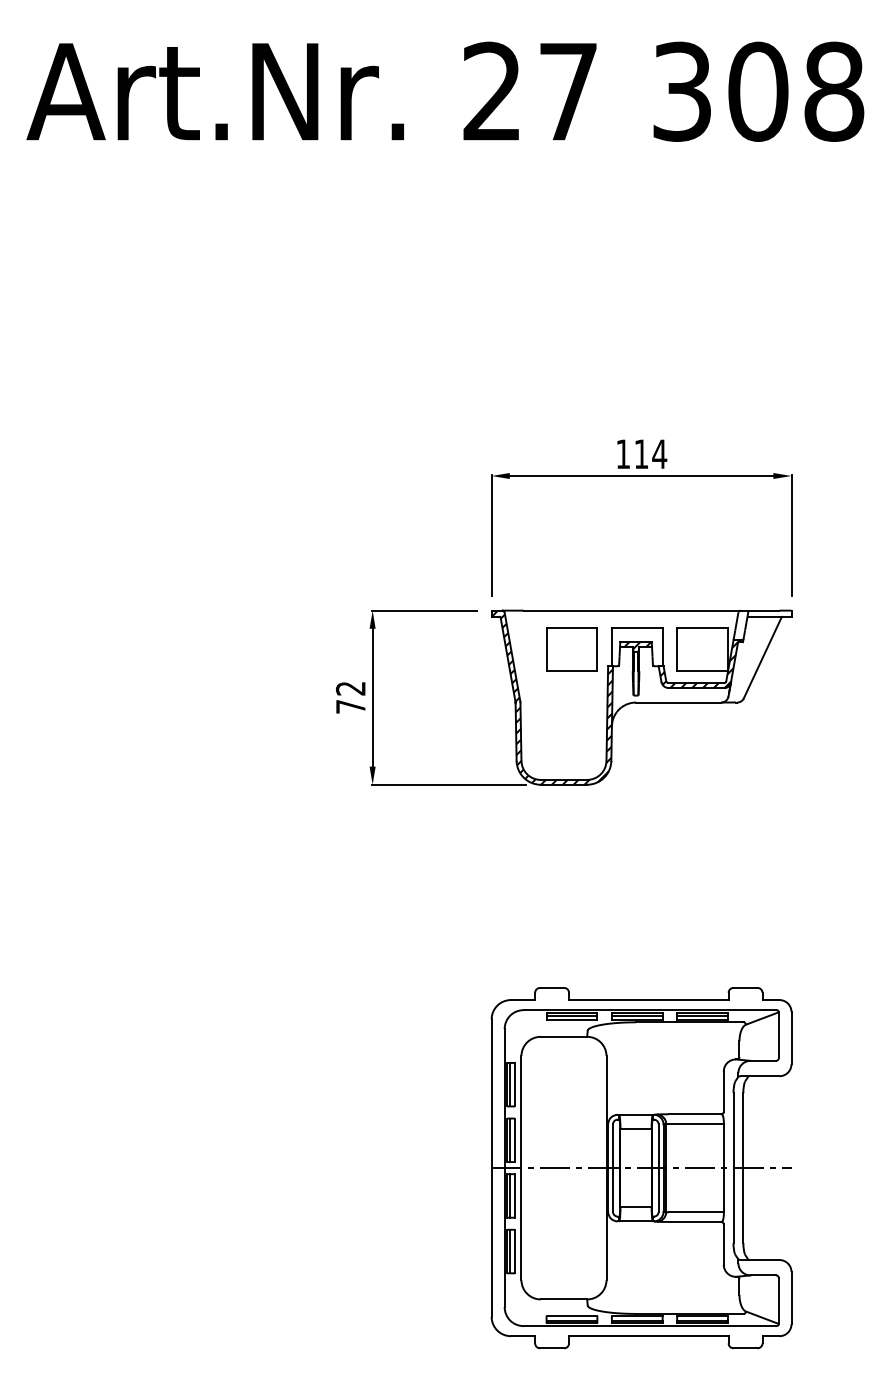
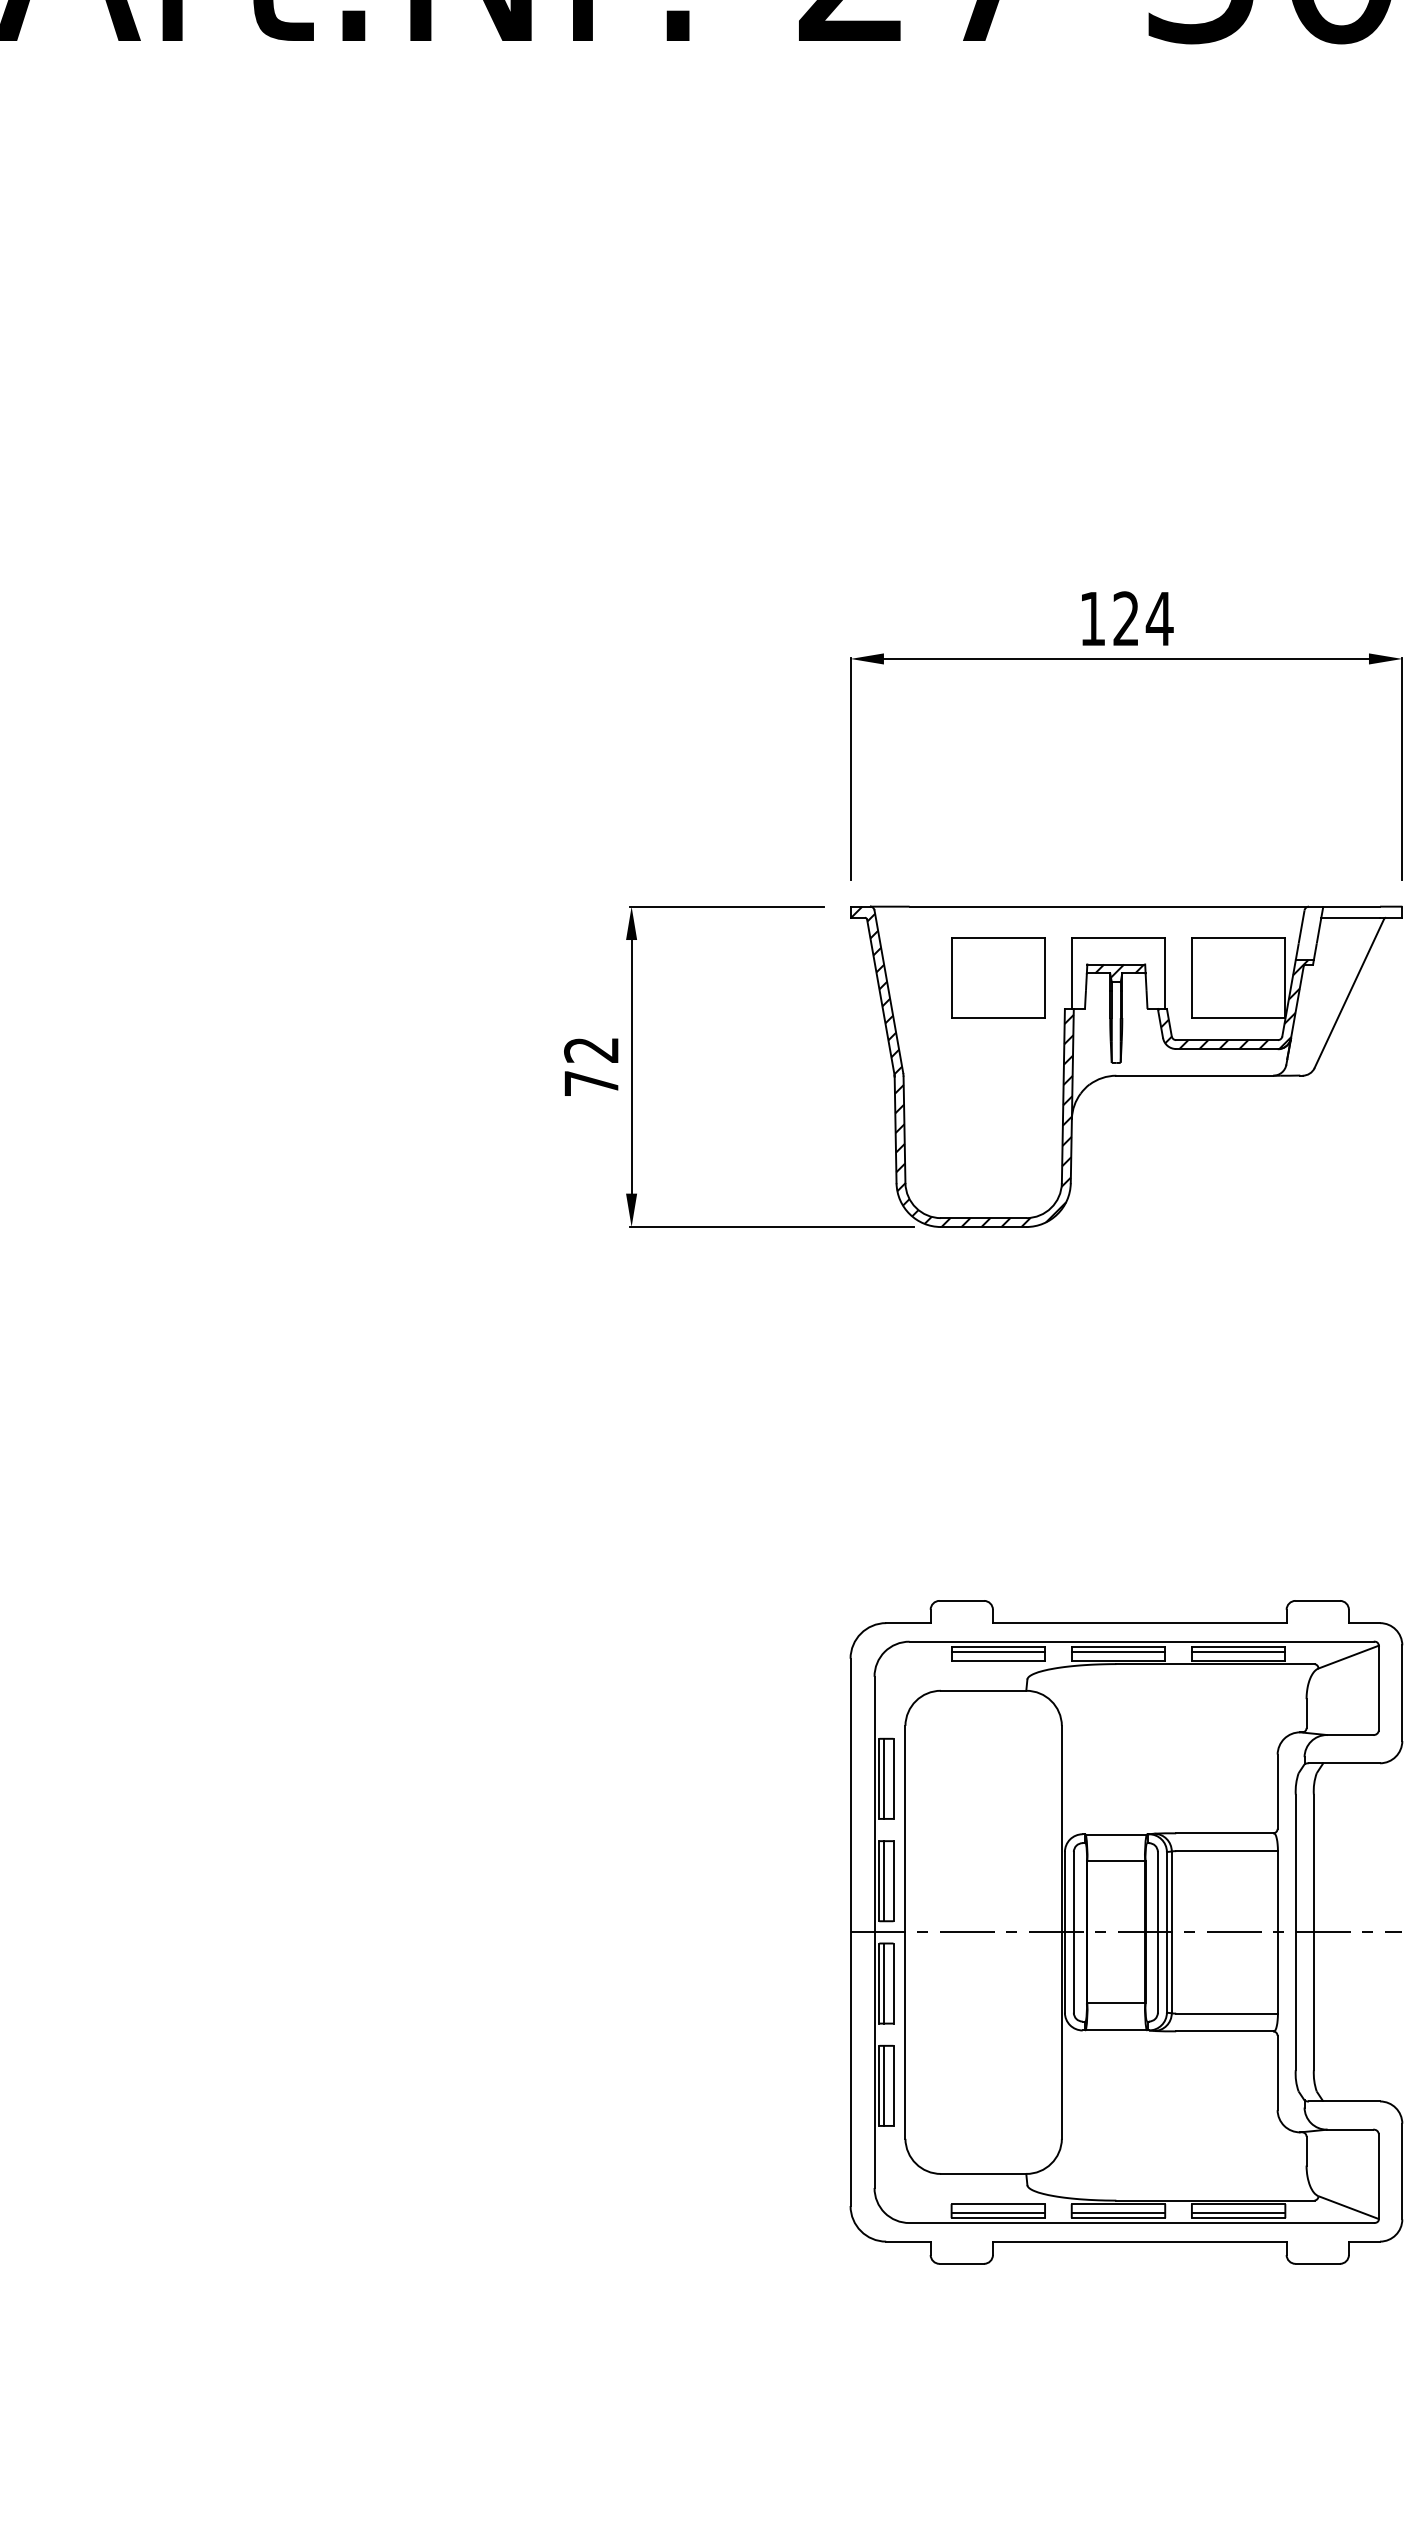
text: (640, 453) -> (1124, 617), 114 -> 124

